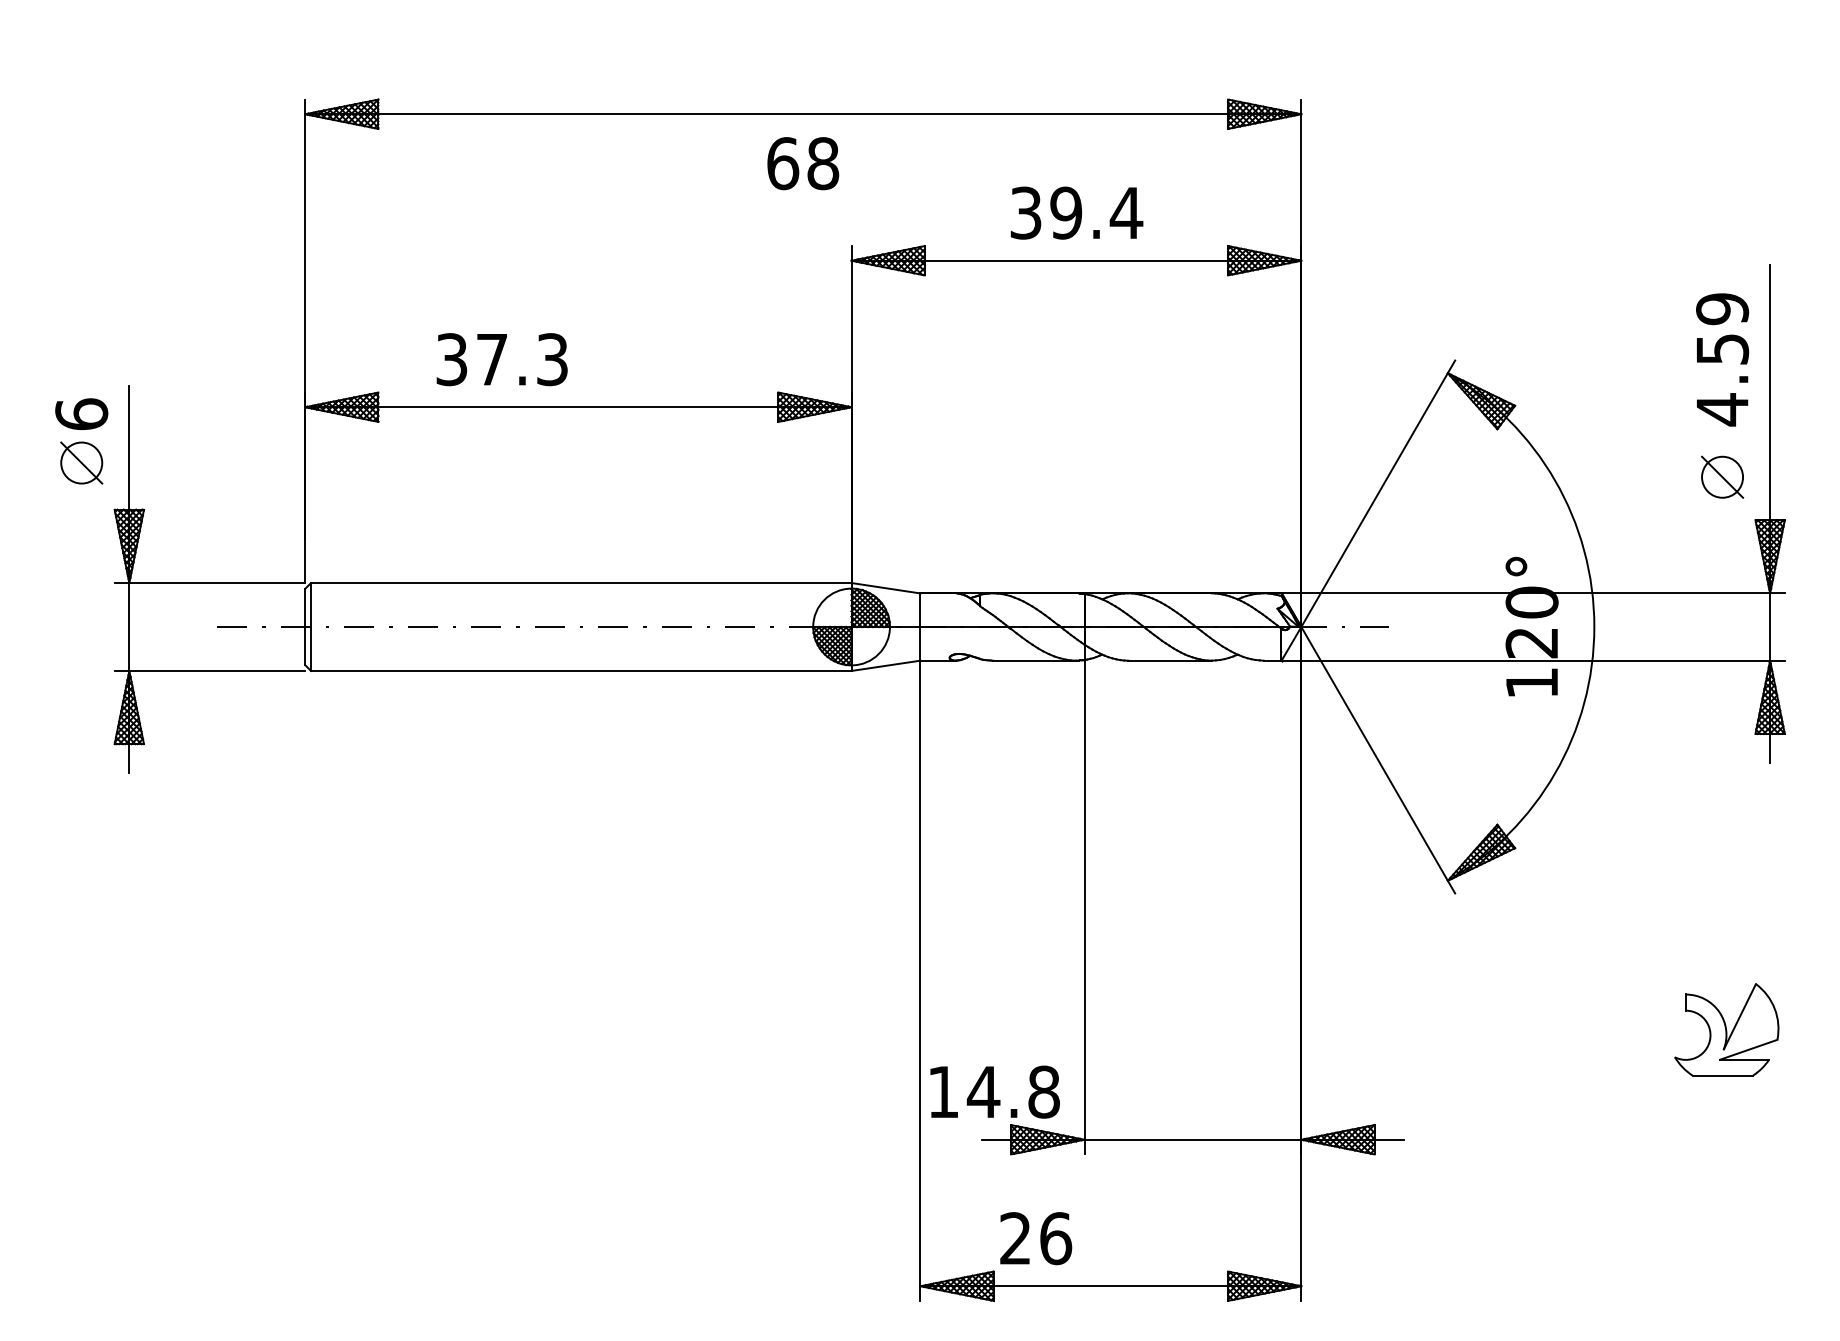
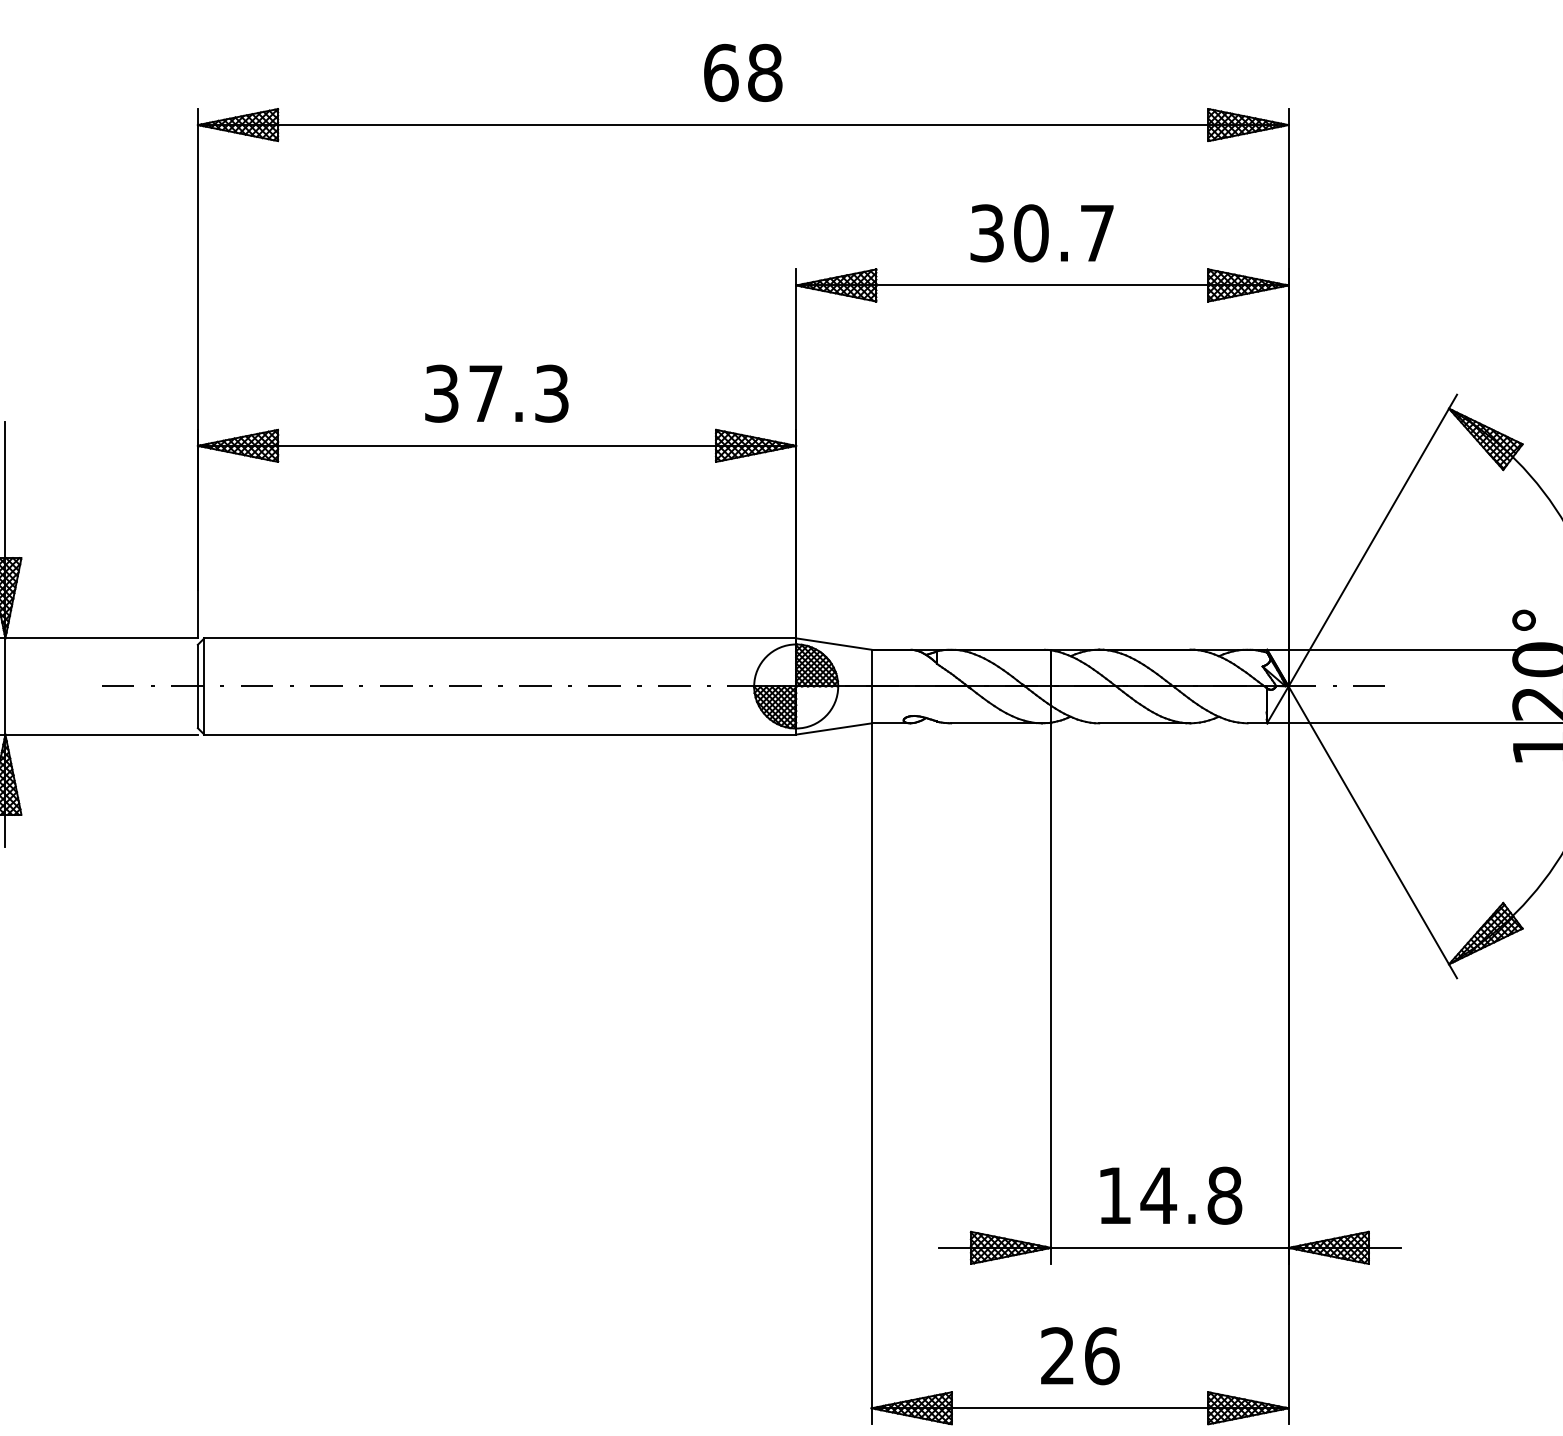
text: (803, 163) -> (743, 72), moved
text: (1096, 212) -> (1064, 232), 39.4 -> 30.7
text: (501, 359) -> (496, 393), moved
text: (994, 1091) -> (1170, 1195), moved
text: (1036, 1238) -> (1080, 1356), moved

